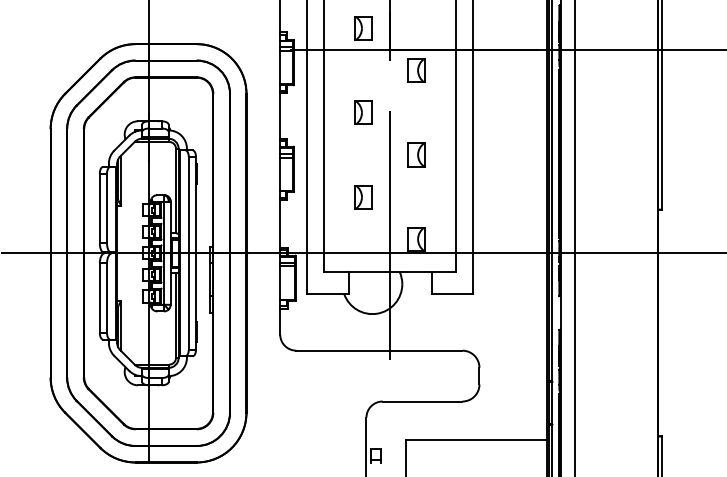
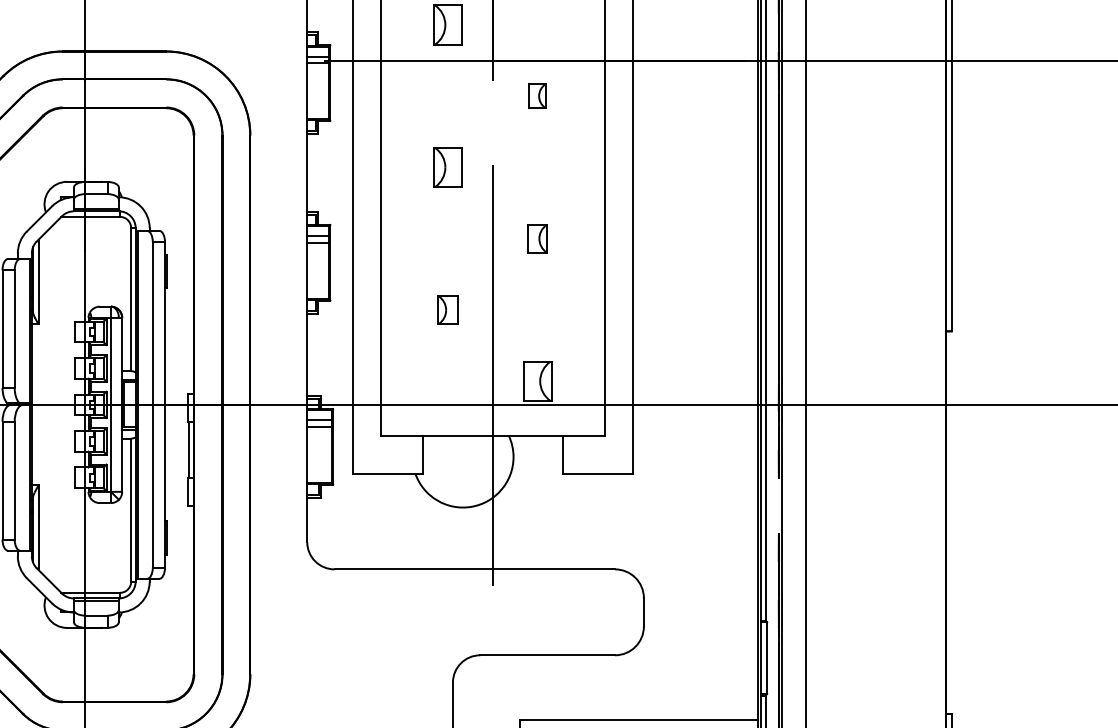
part: (416, 70) -> (537, 96), size x0.6
part: (416, 154) -> (537, 237), size x0.7
part: (363, 197) -> (447, 310), size x0.7

